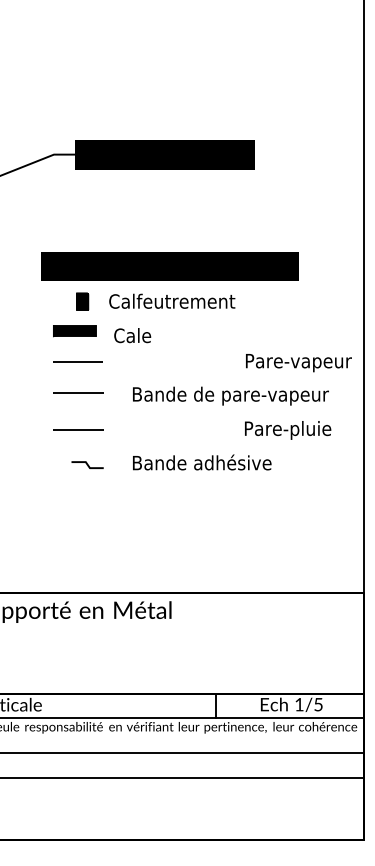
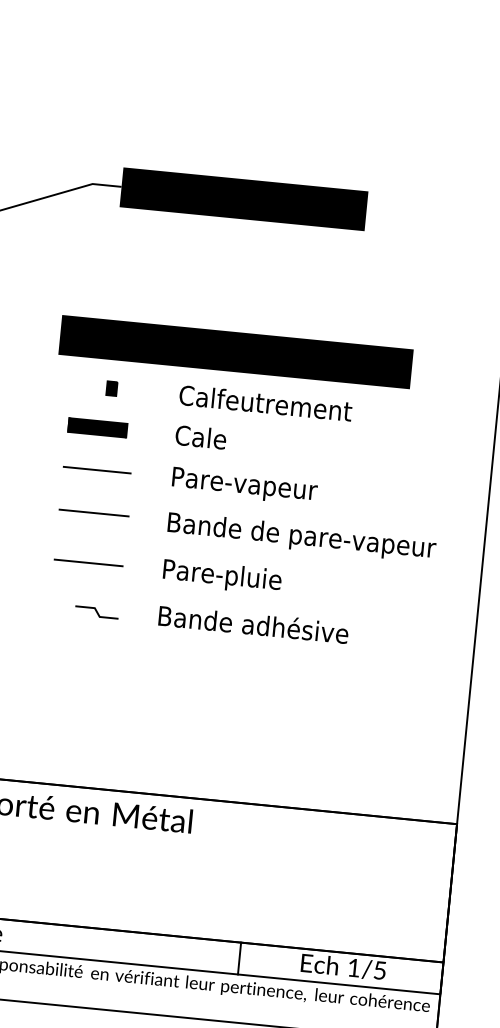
text: (172, 300) -> (266, 402), moved
part: (82, 301) -> (111, 388), size x0.62
text: (132, 335) -> (200, 437), moved
text: (298, 363) -> (244, 486), moved
text: (288, 430) -> (222, 577), moved

